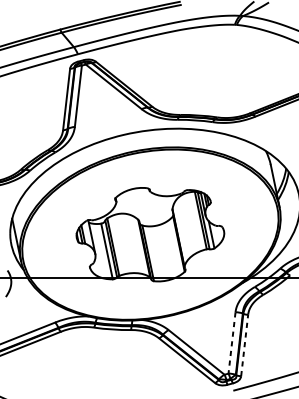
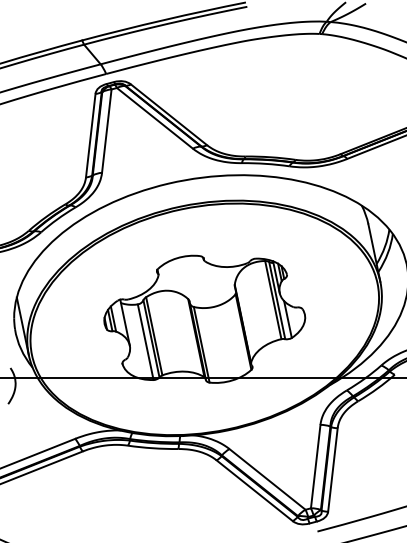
line: (231, 342) -> (315, 466), dashed -> solid
line: (244, 345) -> (332, 469), dashed -> solid

